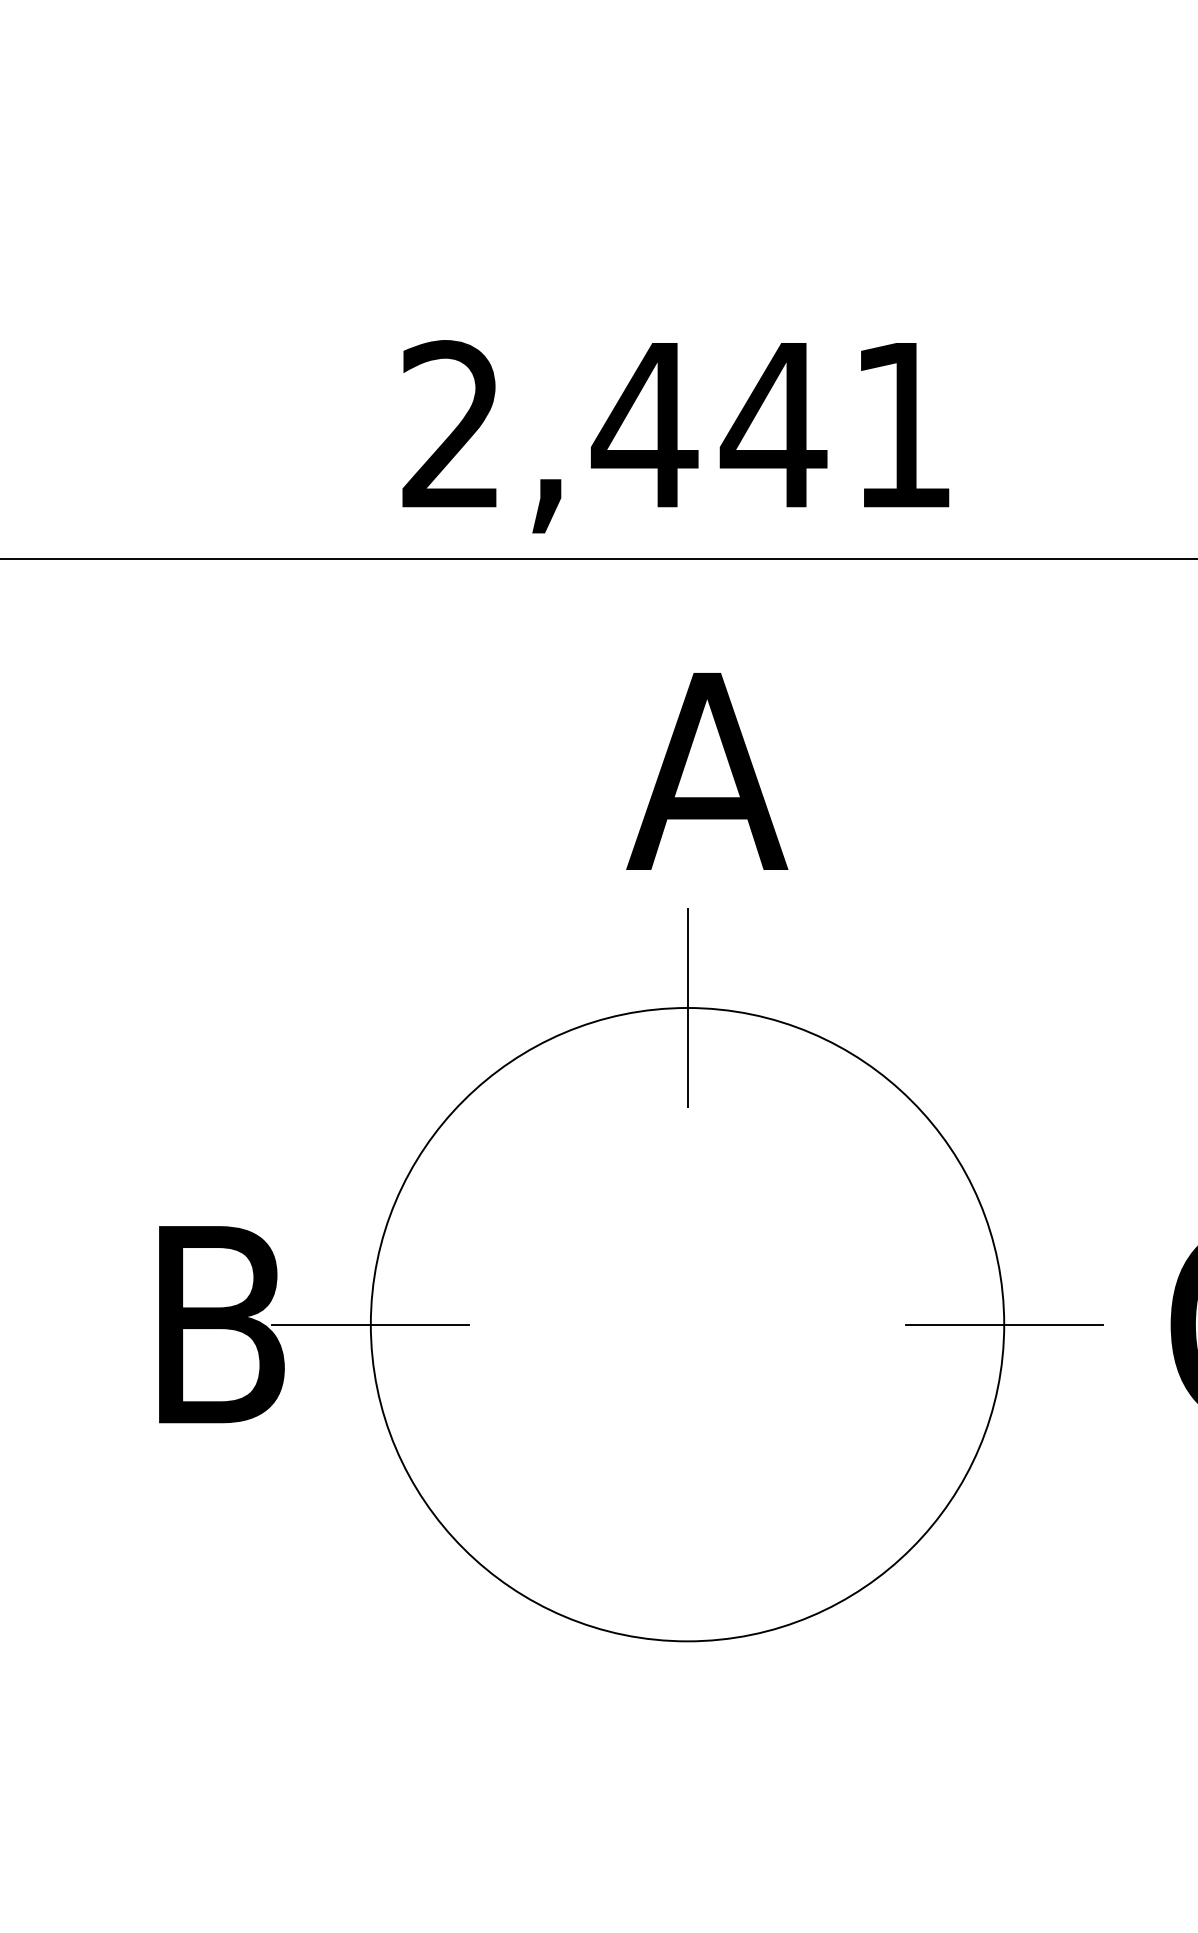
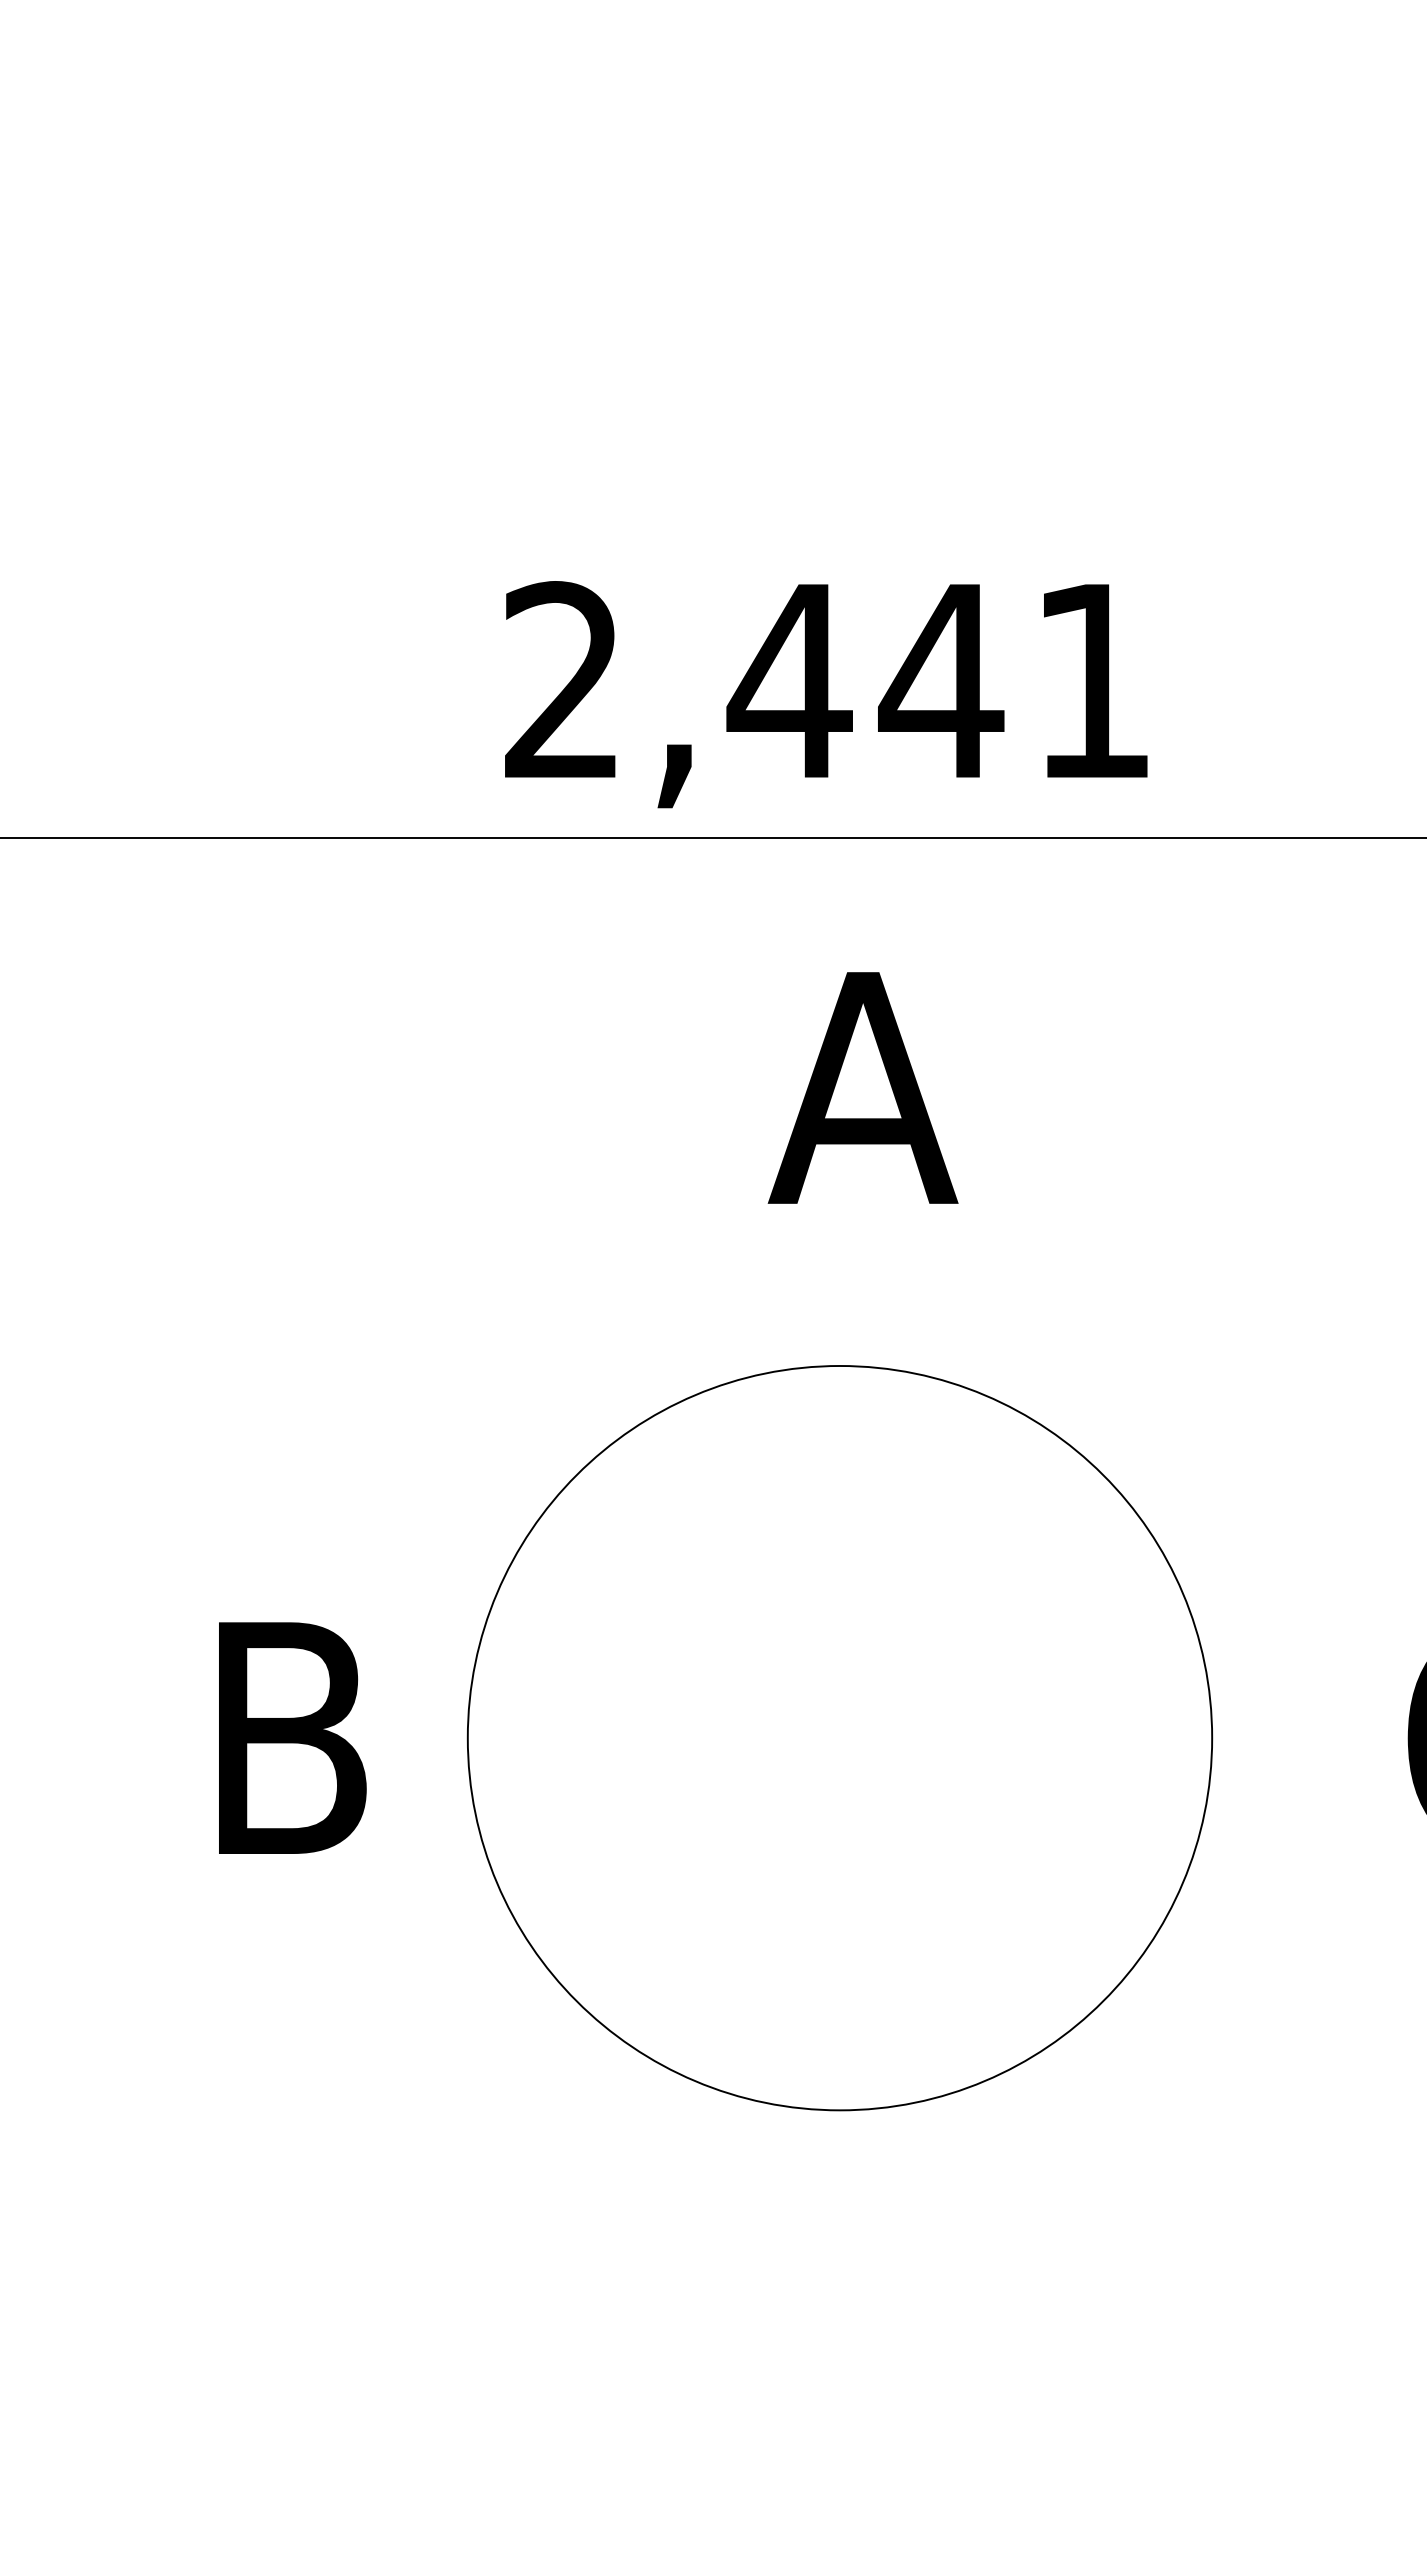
line: (687, 1007) -> (839, 1365), removed
line: (370, 1324) -> (467, 1738), removed
line: (1003, 1324) -> (1211, 1738), removed

